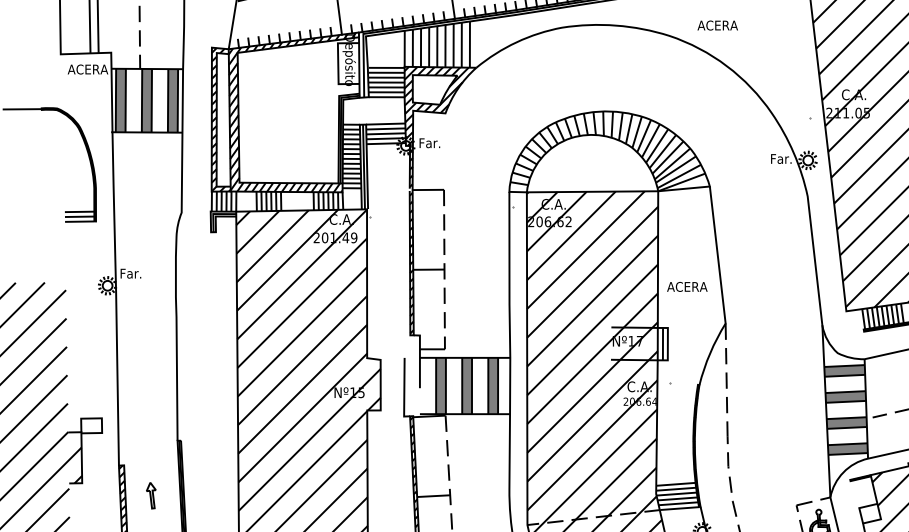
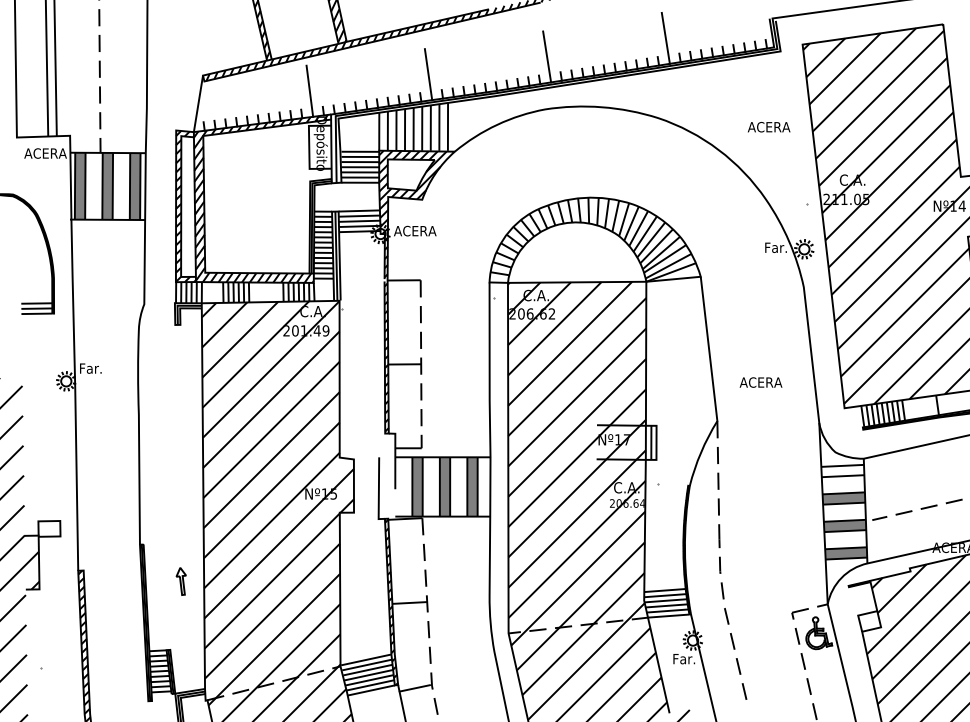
text: (718, 25) -> (769, 127), moved
text: (439, 142) -> (415, 230), Far. -> ACERA
text: (686, 286) -> (760, 382), moved
fill: (844, 370) -> (842, 470), removed
part: (150, 495) -> (180, 581), moved

